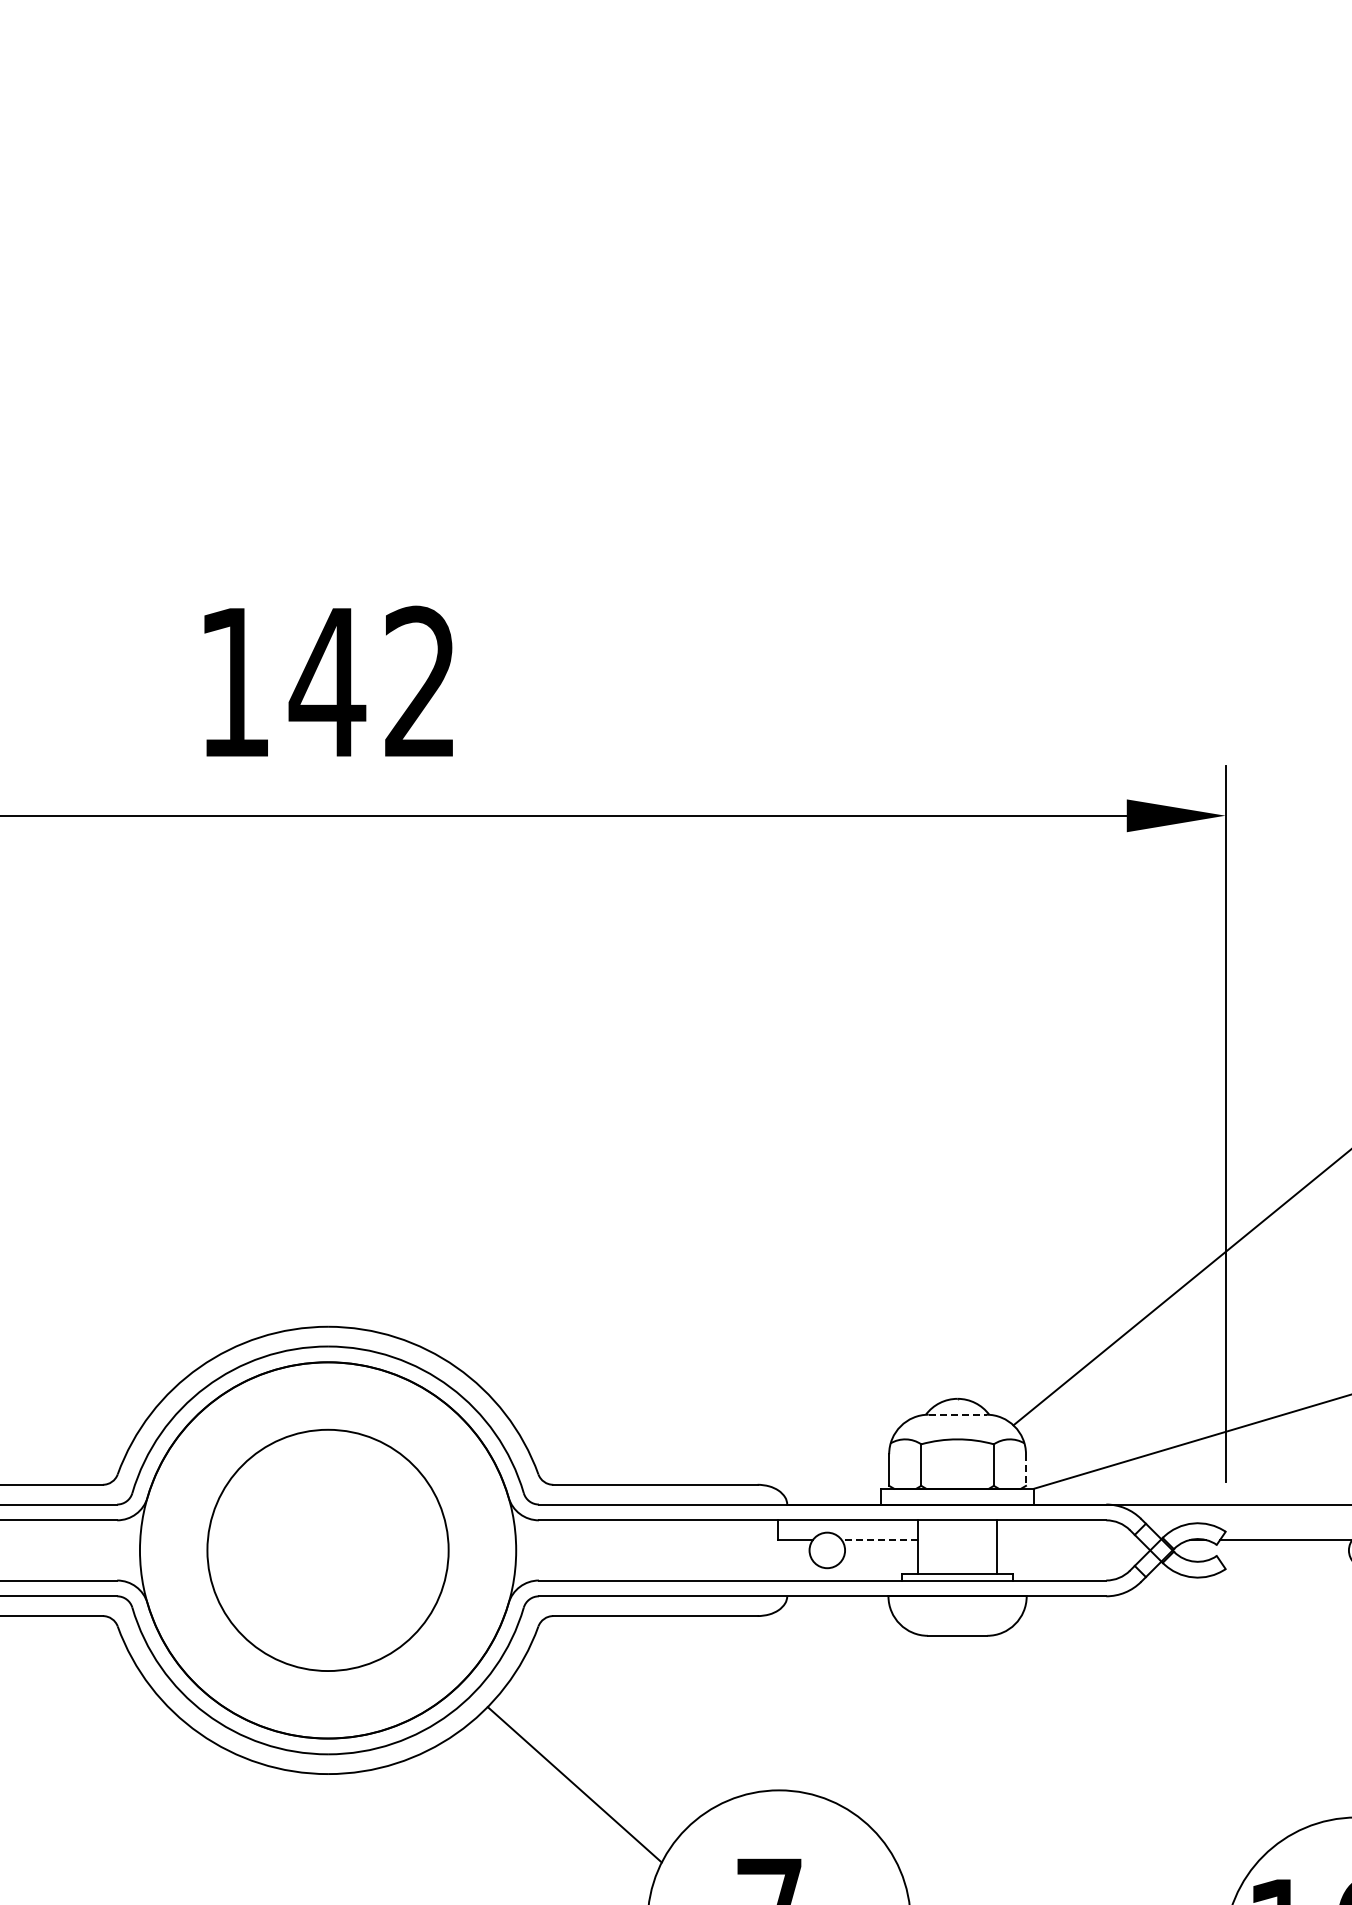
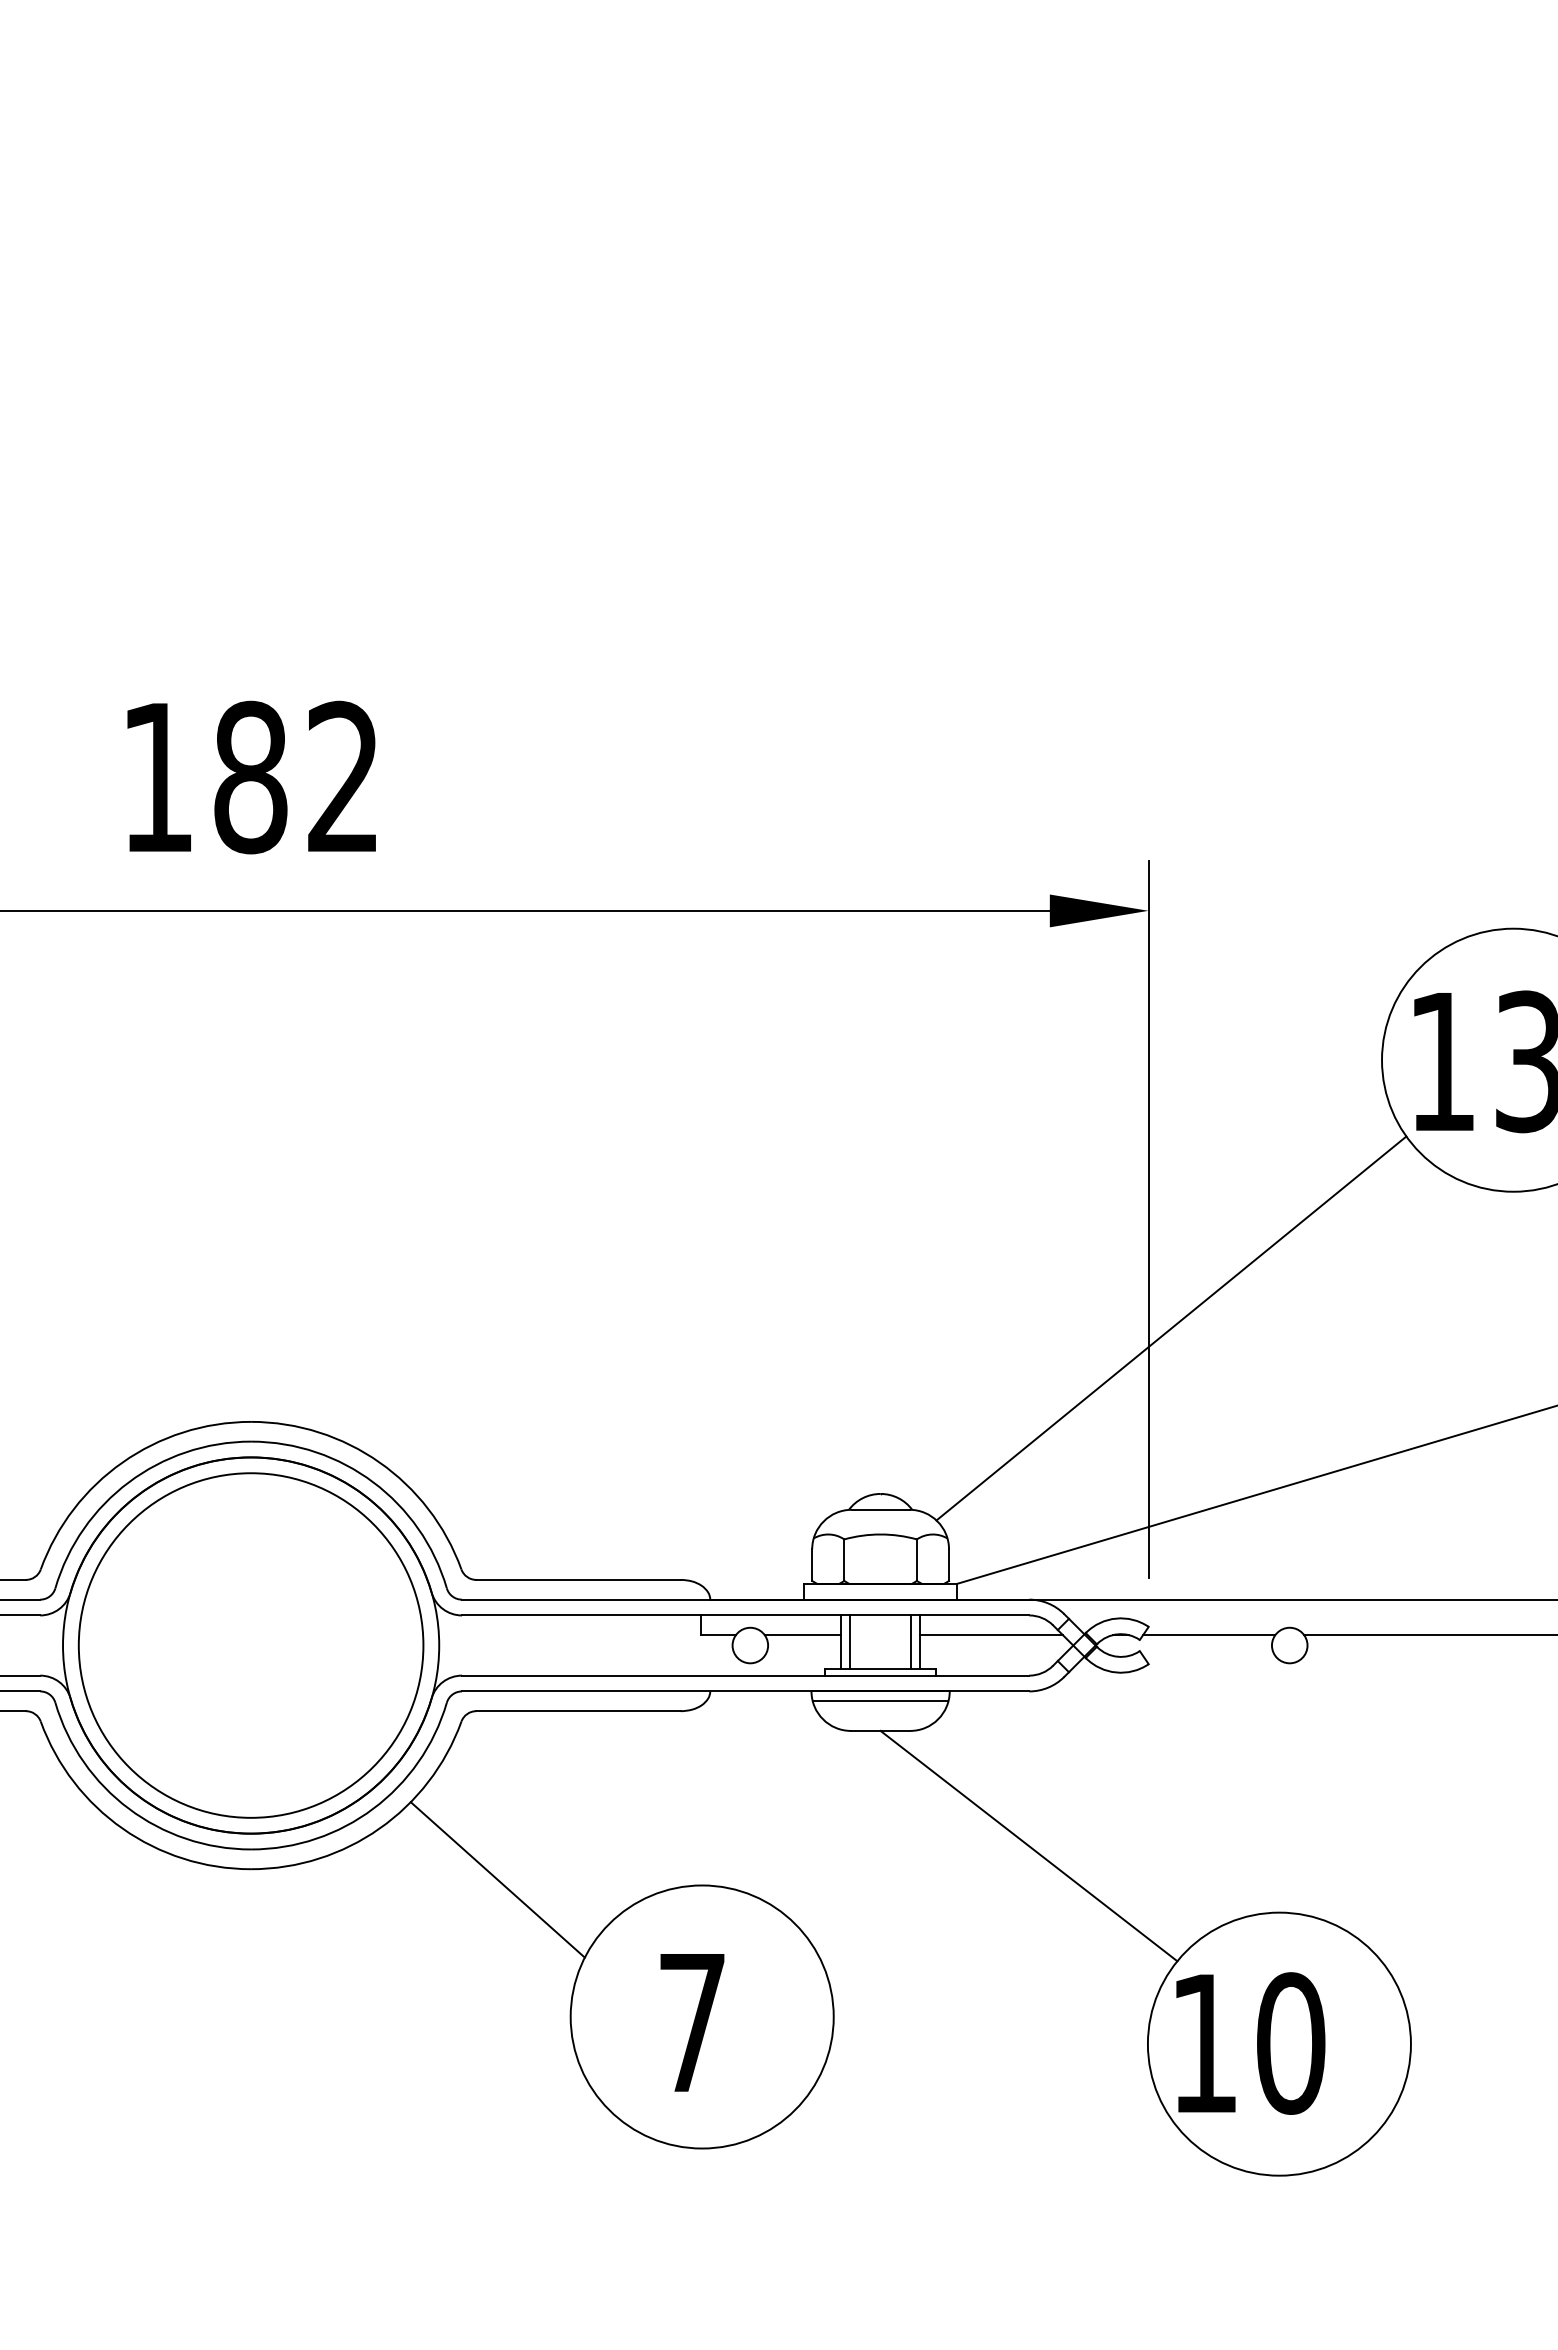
text: (327, 682) -> (250, 777), 142 -> 182
line: (957, 1414) -> (880, 1509), dashed -> solid
line: (1026, 1470) -> (949, 1565), dashed -> solid
line: (879, 1540) -> (802, 1635), dashed -> solid
line: (1068, 1540) -> (991, 1635), added
line: (926, 1546) -> (849, 1641), added
line: (988, 1546) -> (911, 1641), added
circle: (327, 1550) -> (250, 1645), size x1.43
line: (957, 1606) -> (880, 1701), added
line: (1105, 1750) -> (1028, 1845), added

